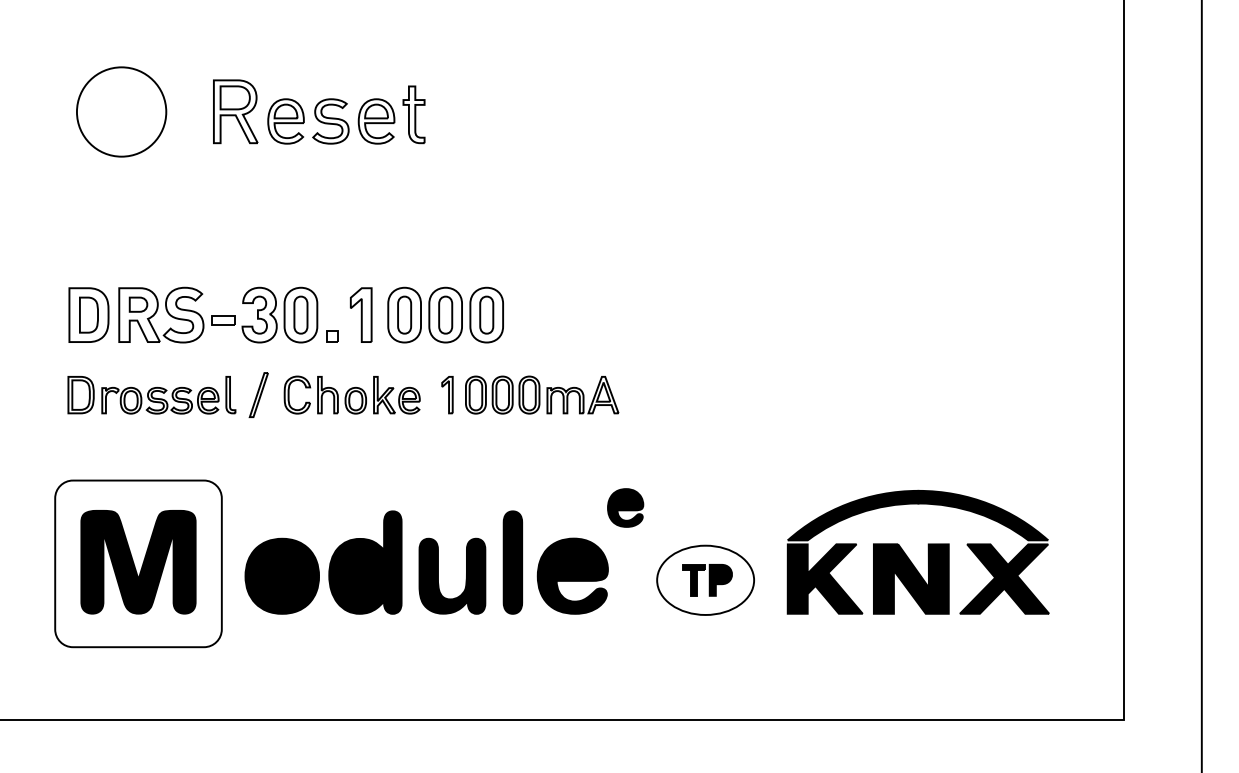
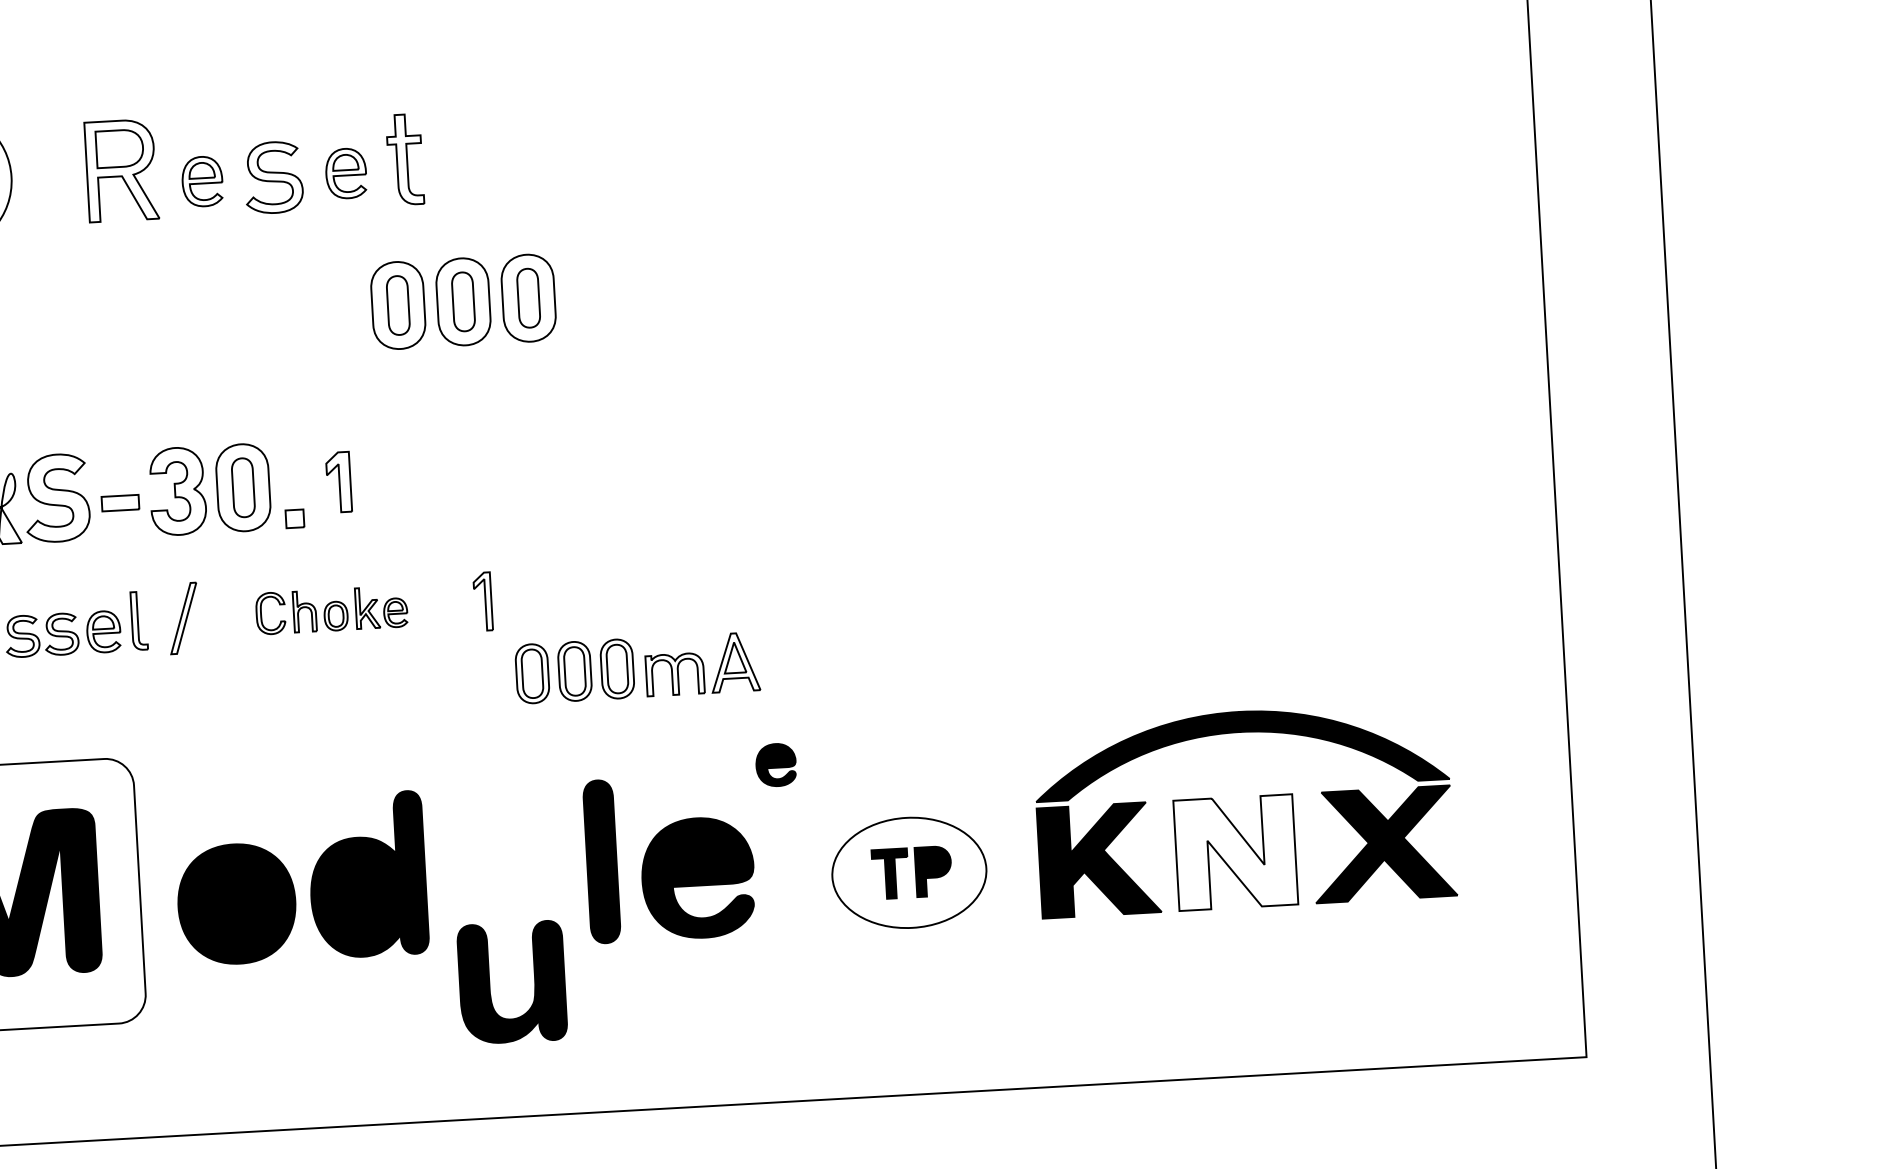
part: (285, 121) -> (201, 181), size x0.7
part: (376, 121) -> (346, 173), size x0.7
part: (360, 314) -> (337, 481), size x0.7
part: (445, 314) -> (463, 300), moved
part: (351, 394) -> (330, 609), size x0.7
part: (542, 394) -> (638, 666), moved
part: (625, 507) -> (775, 764), size x0.7
fill: (910, 578) -> (1234, 851), removed
part: (465, 579) -> (533, 986), moved

